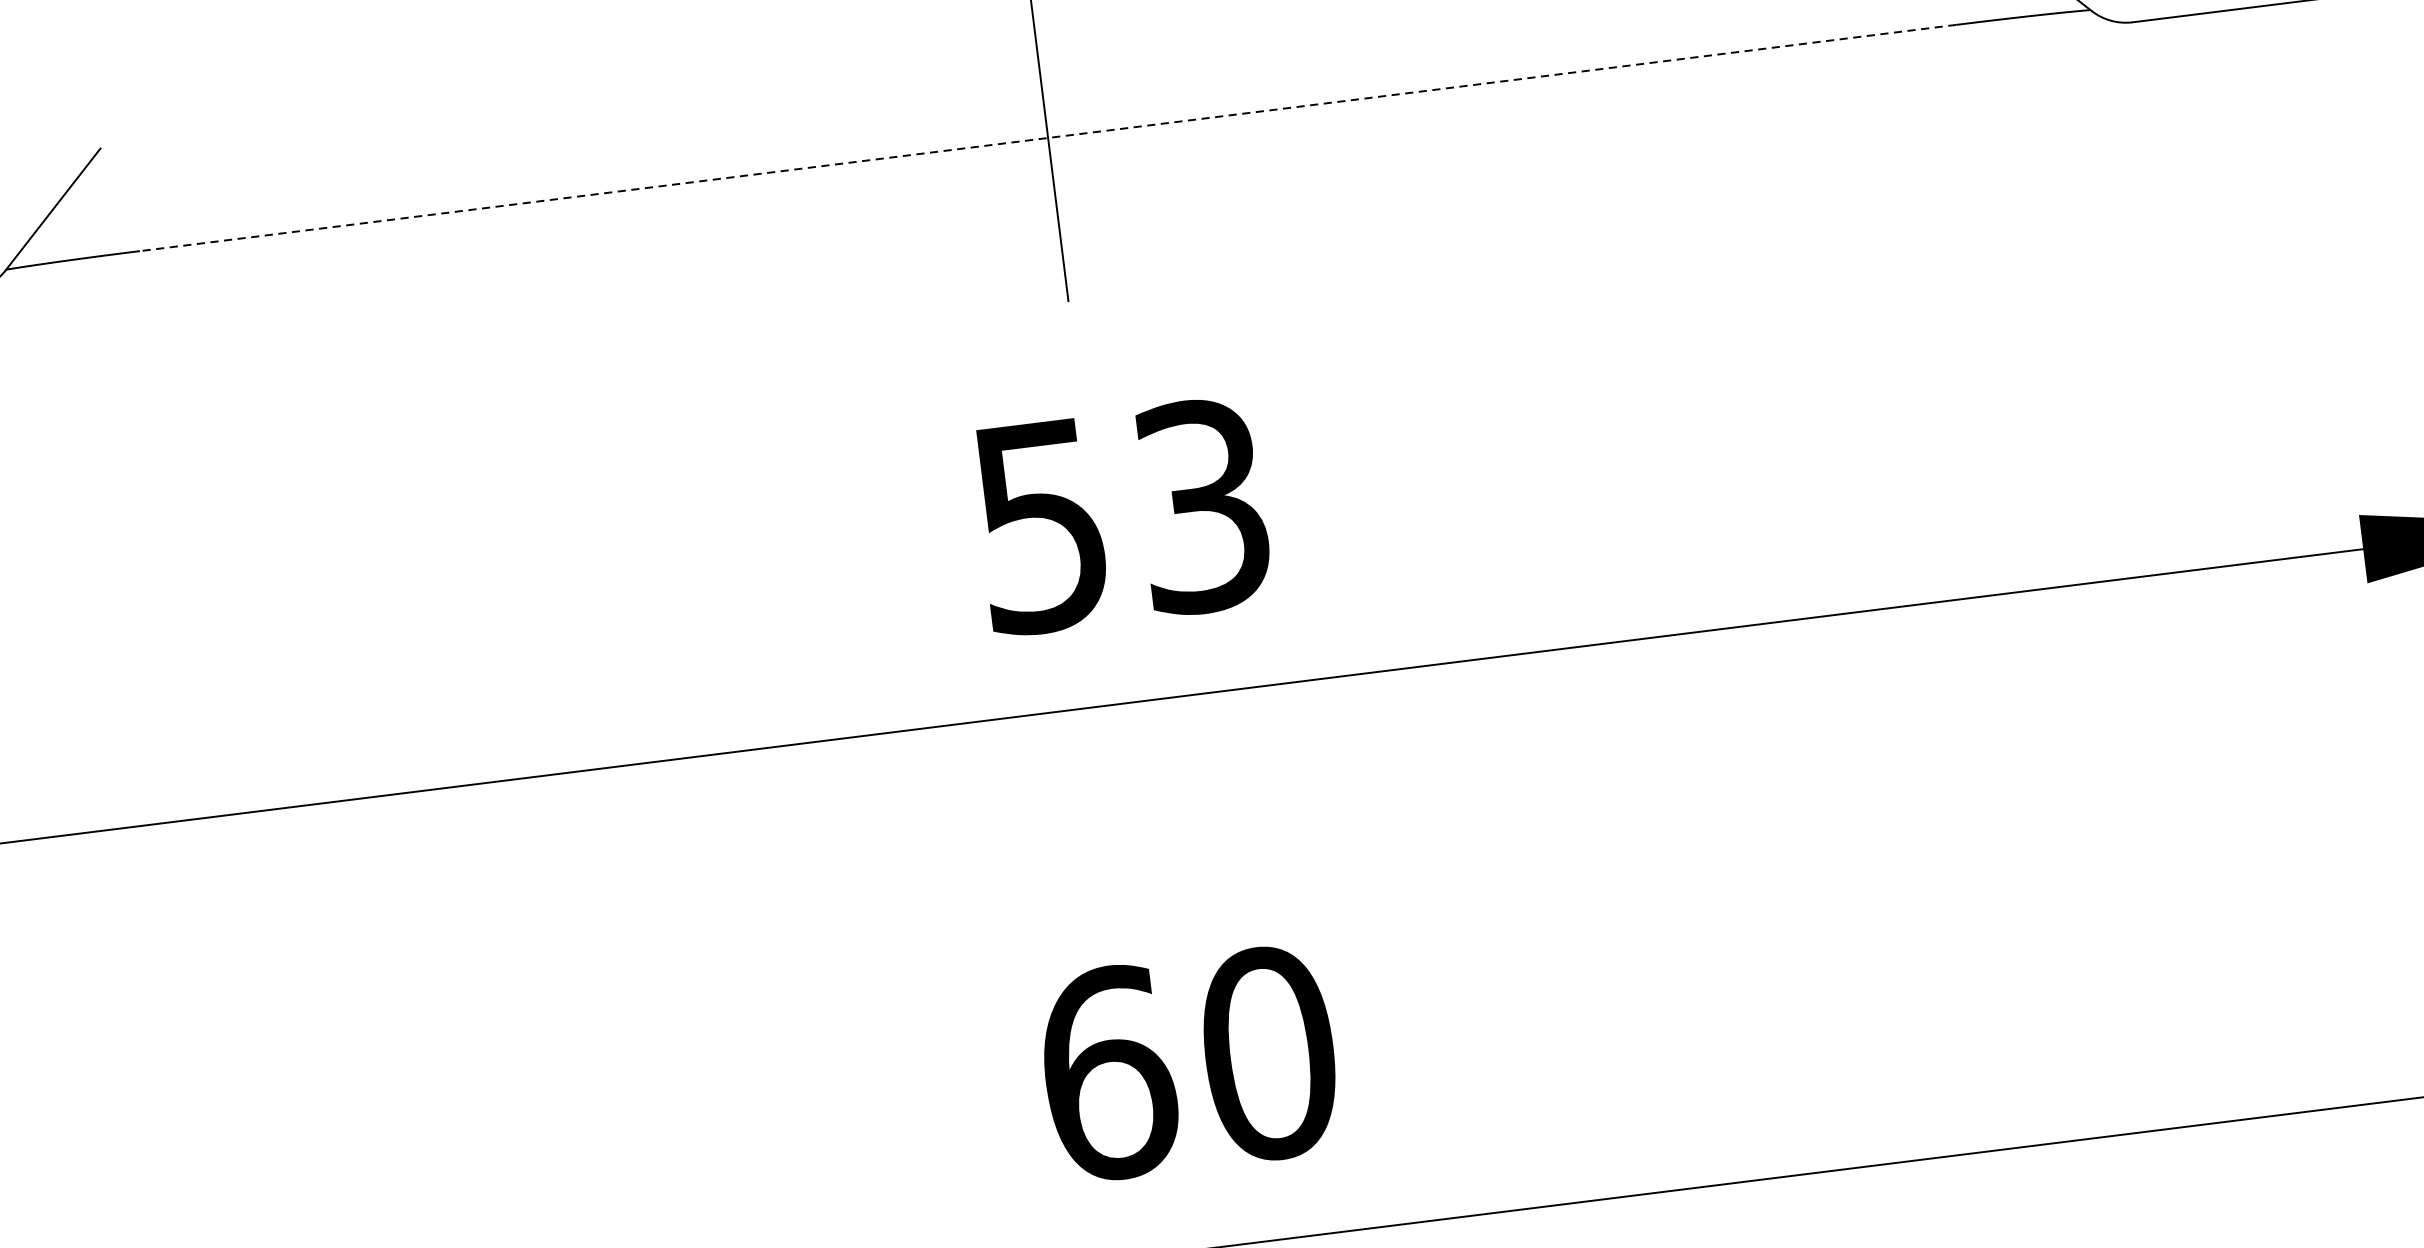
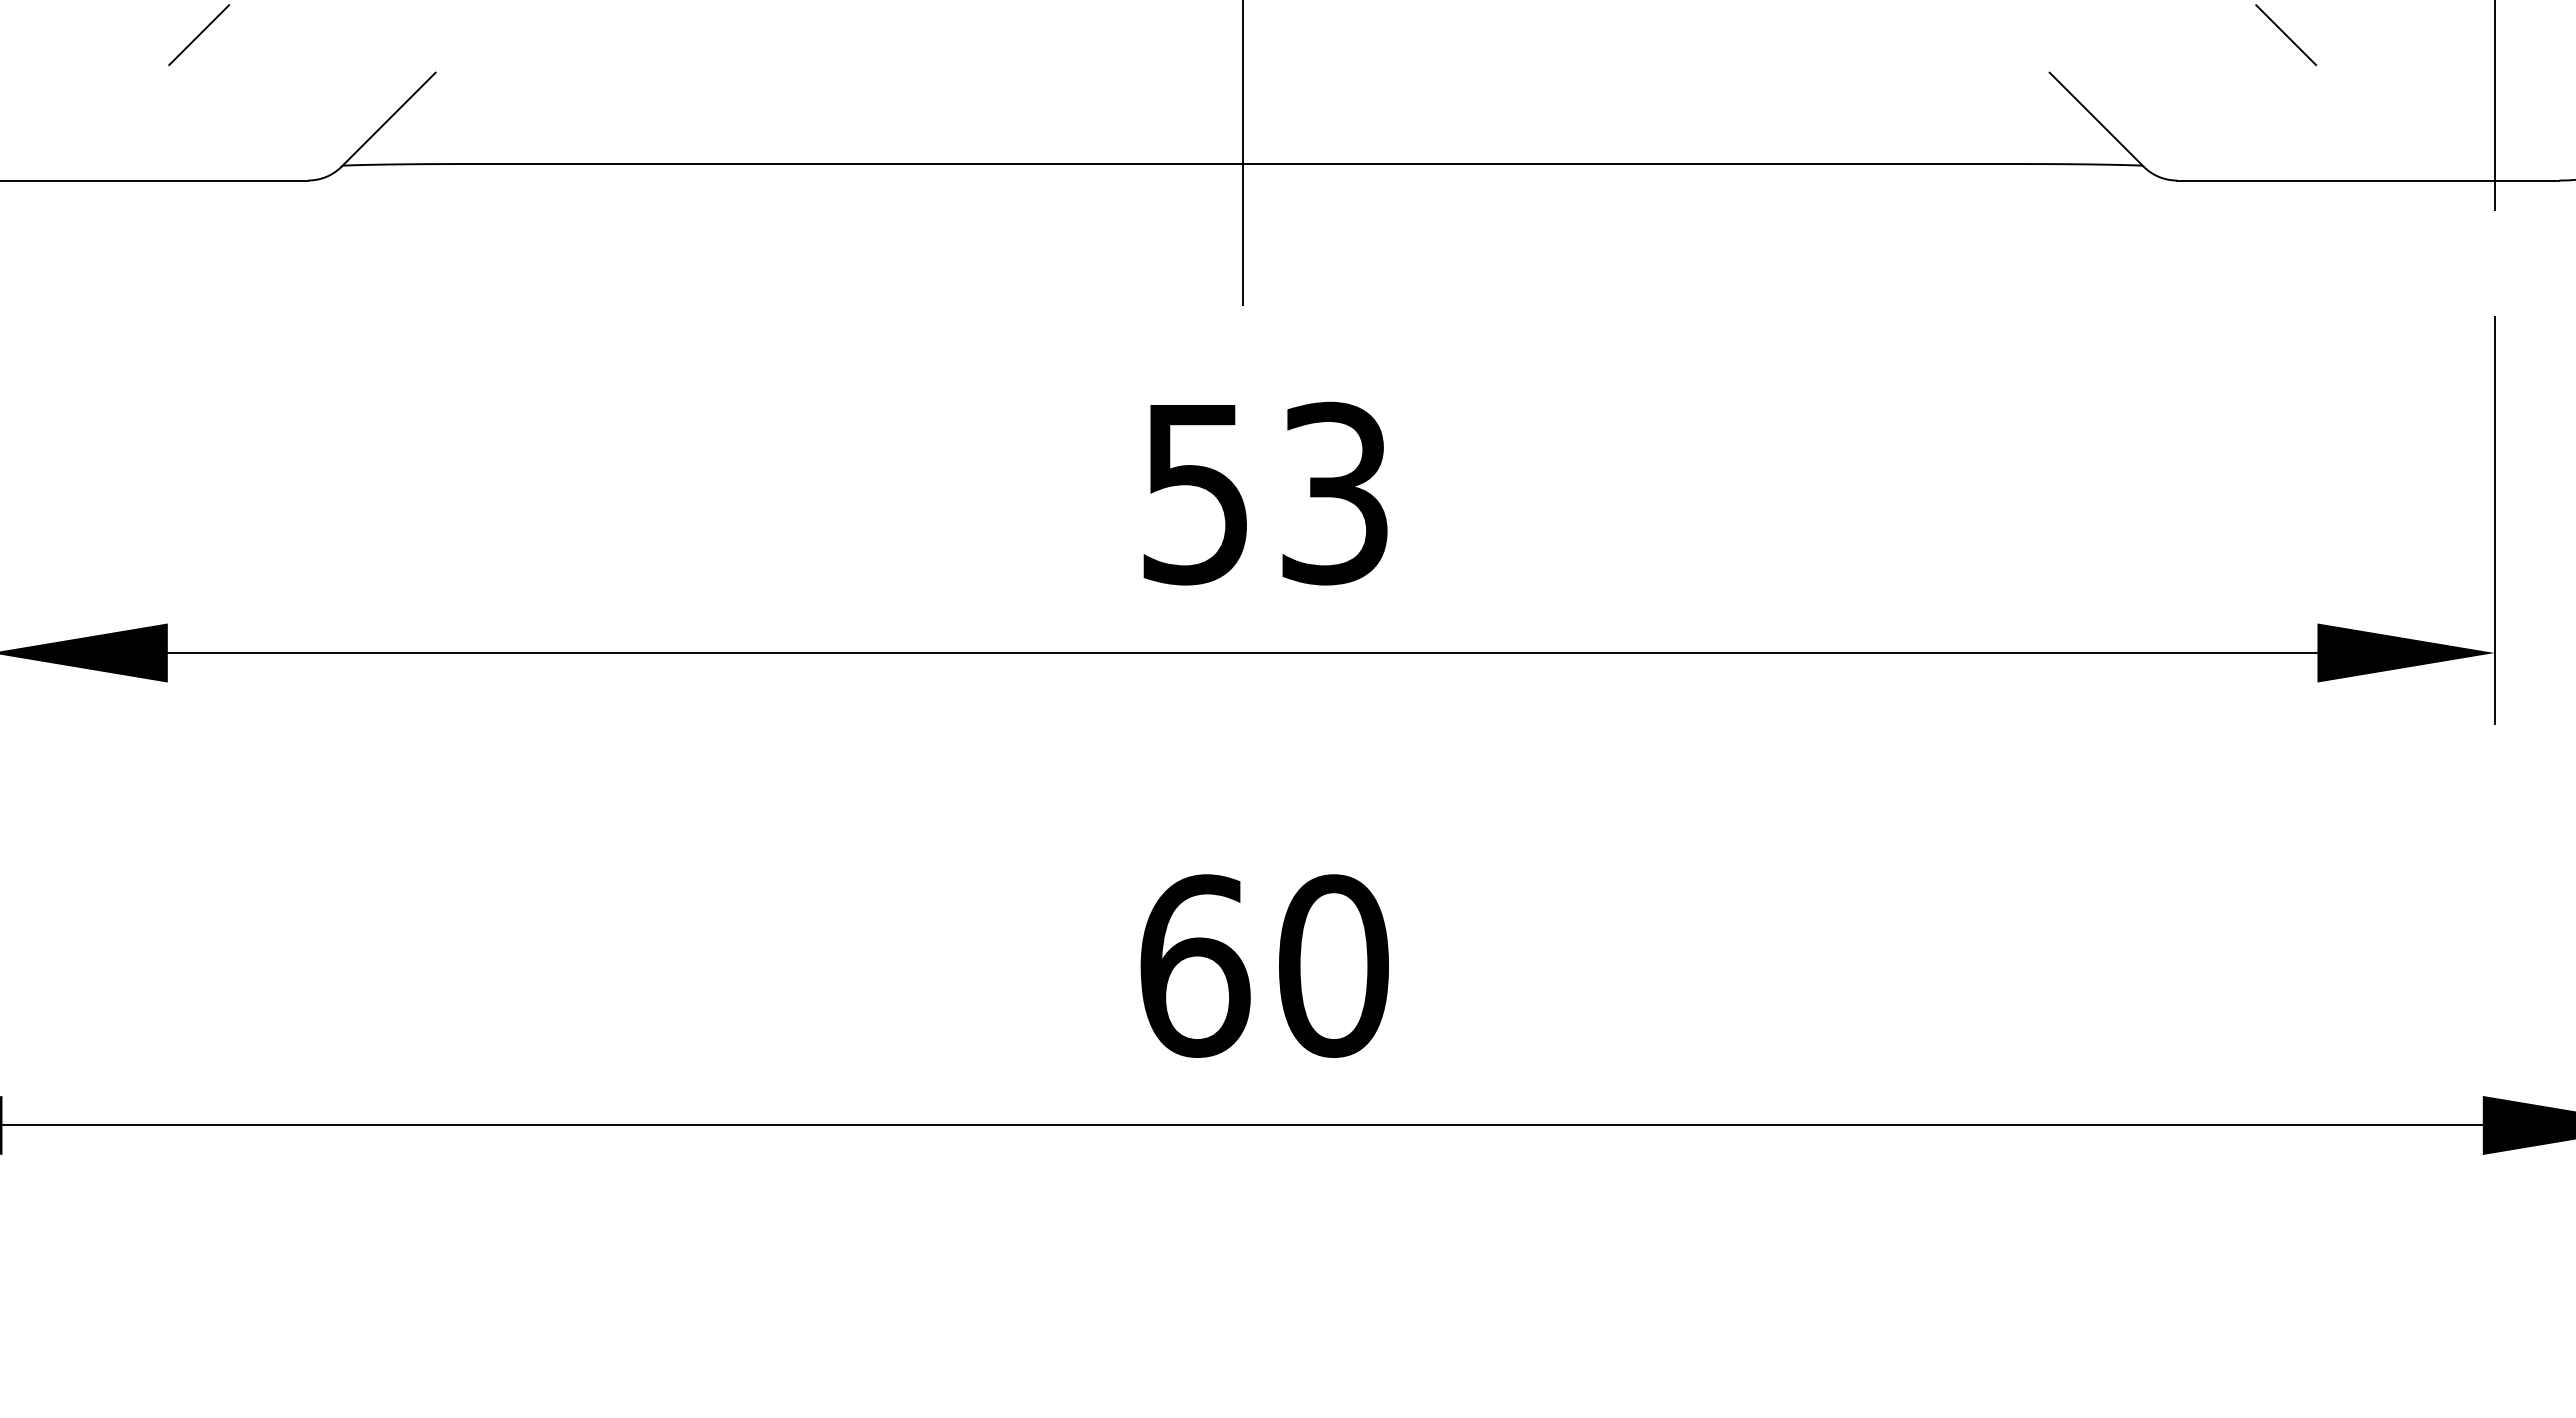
line: (1047, 138) -> (1242, 164), dashed -> solid

